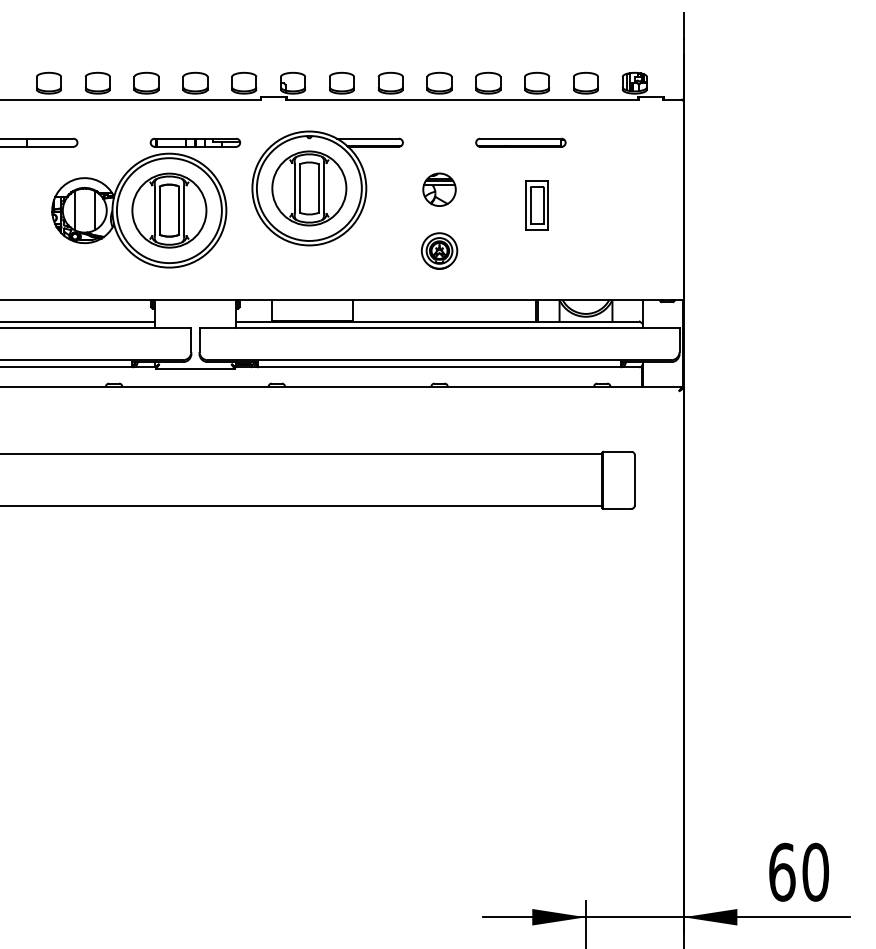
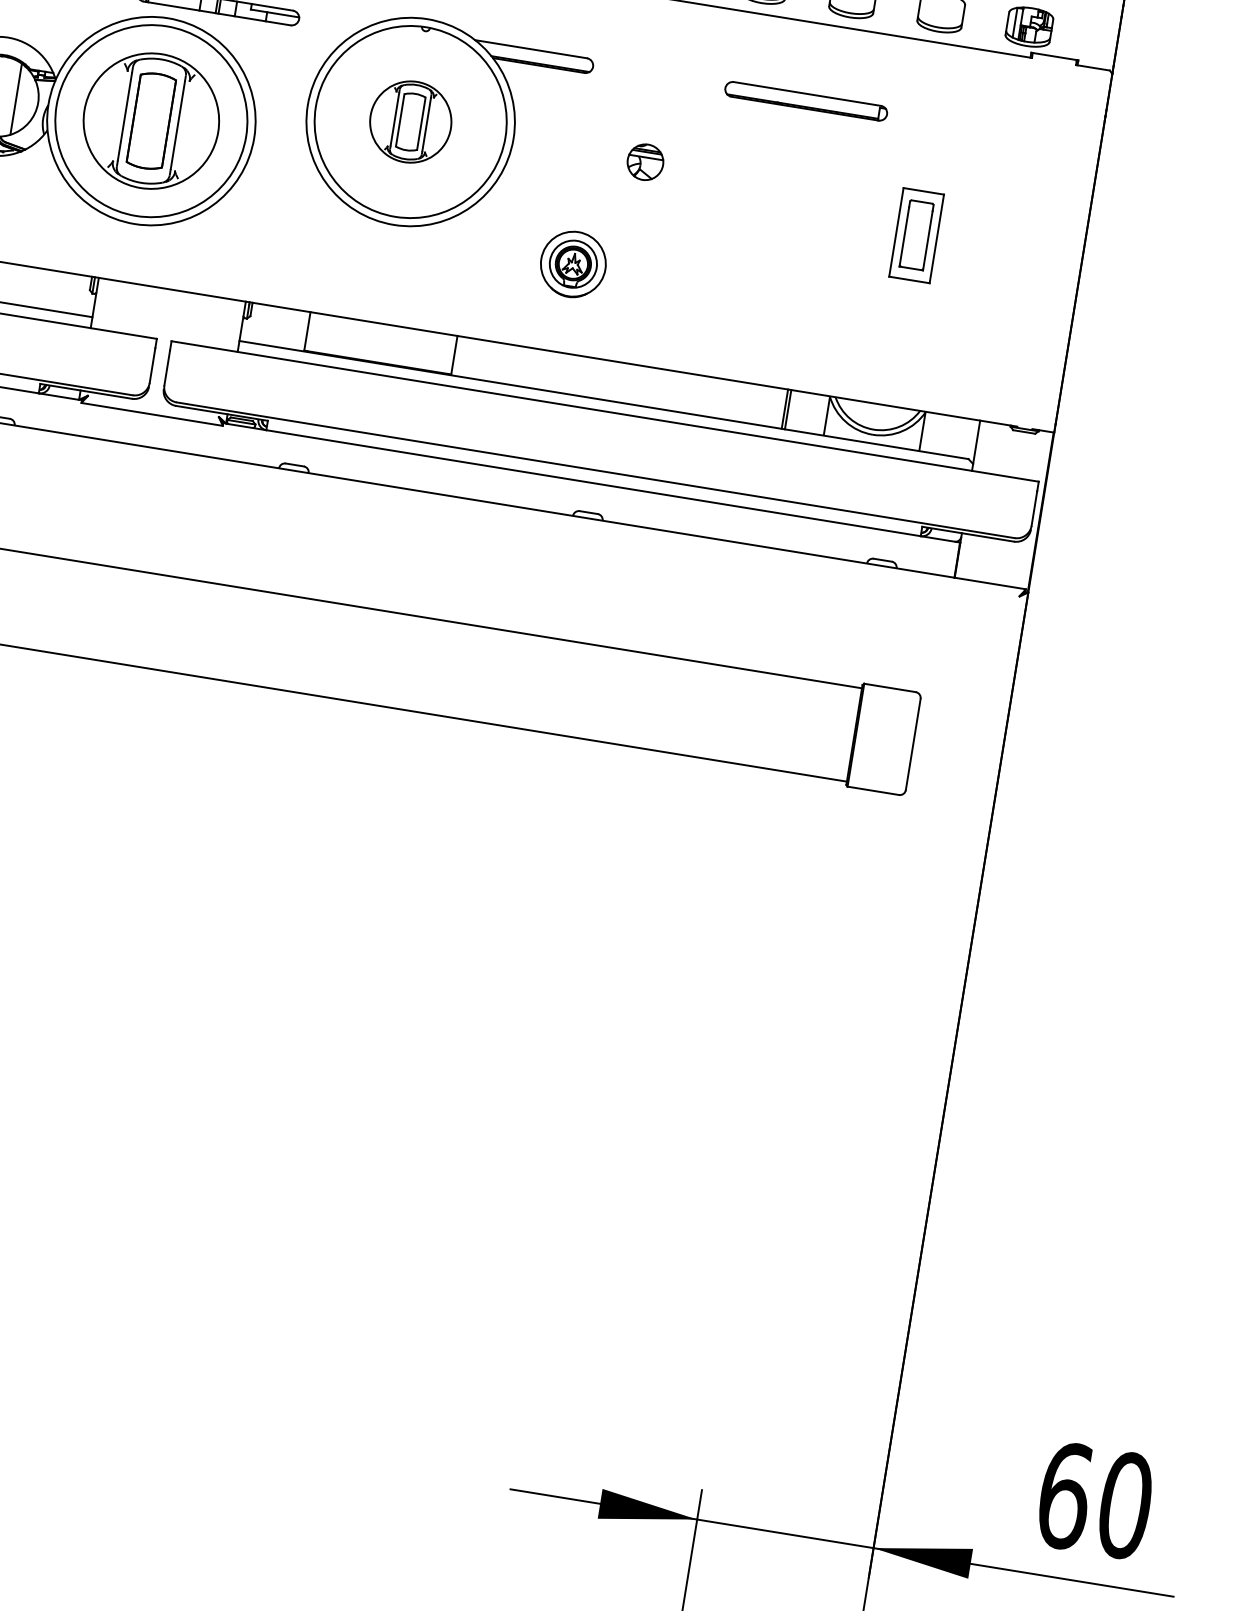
part: (309, 188) -> (410, 122), size x0.6
part: (439, 189) -> (645, 161), size x0.6
part: (536, 205) -> (915, 235), moved
part: (439, 250) -> (573, 263), moved

